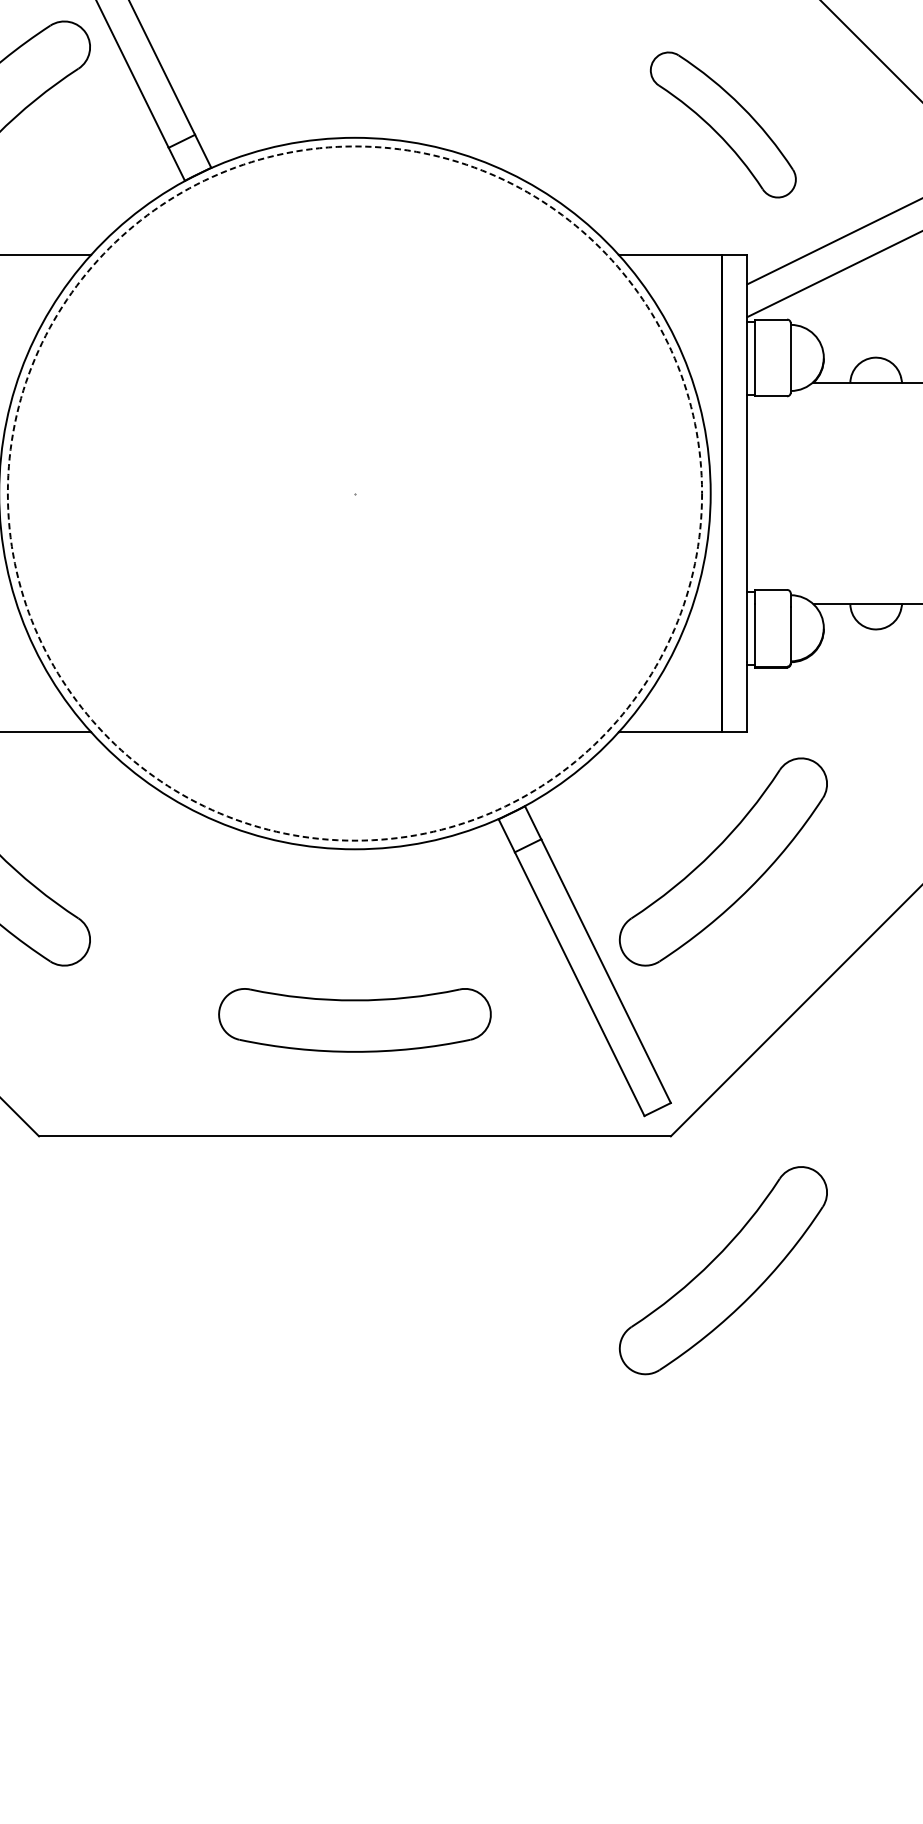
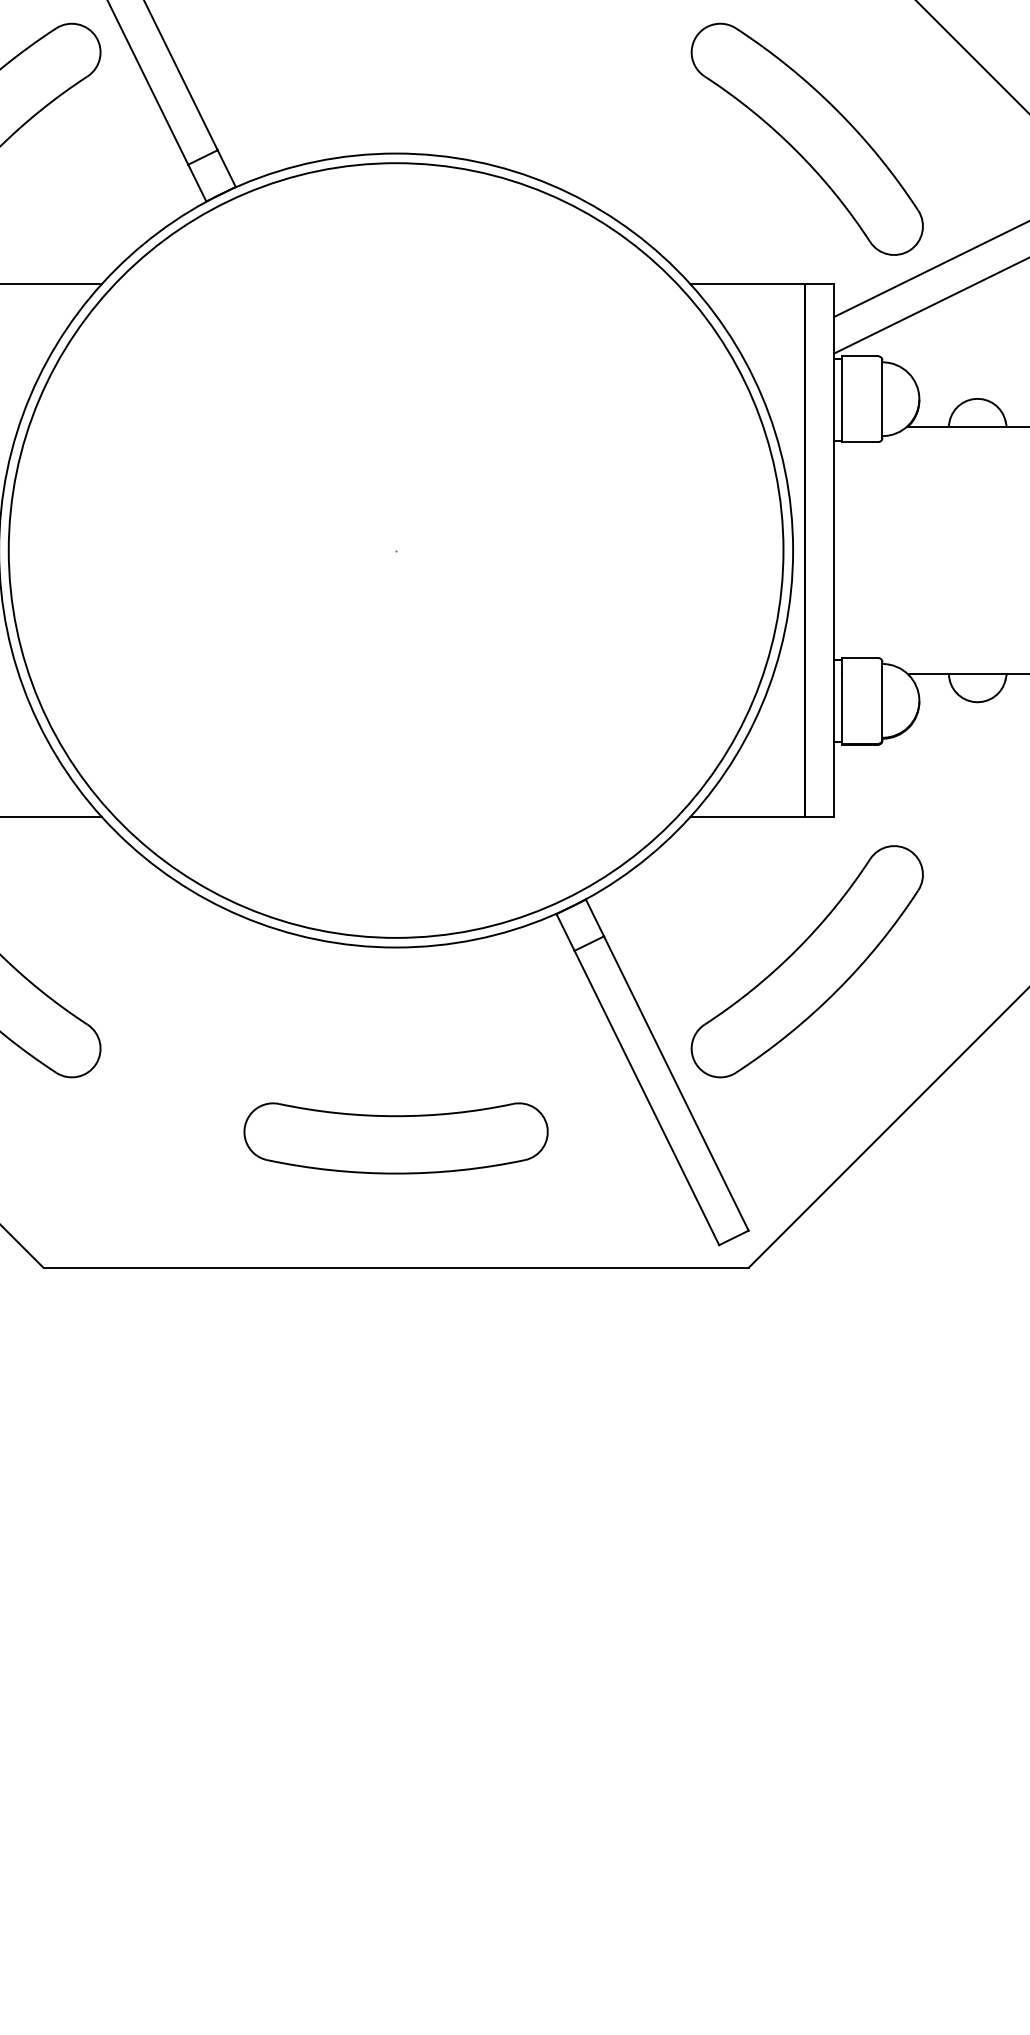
part: (722, 124) -> (806, 138), size x1.43
circle: (354, 493) -> (395, 550), dashed -> solid
part: (722, 1270) -> (806, 1417), removed

